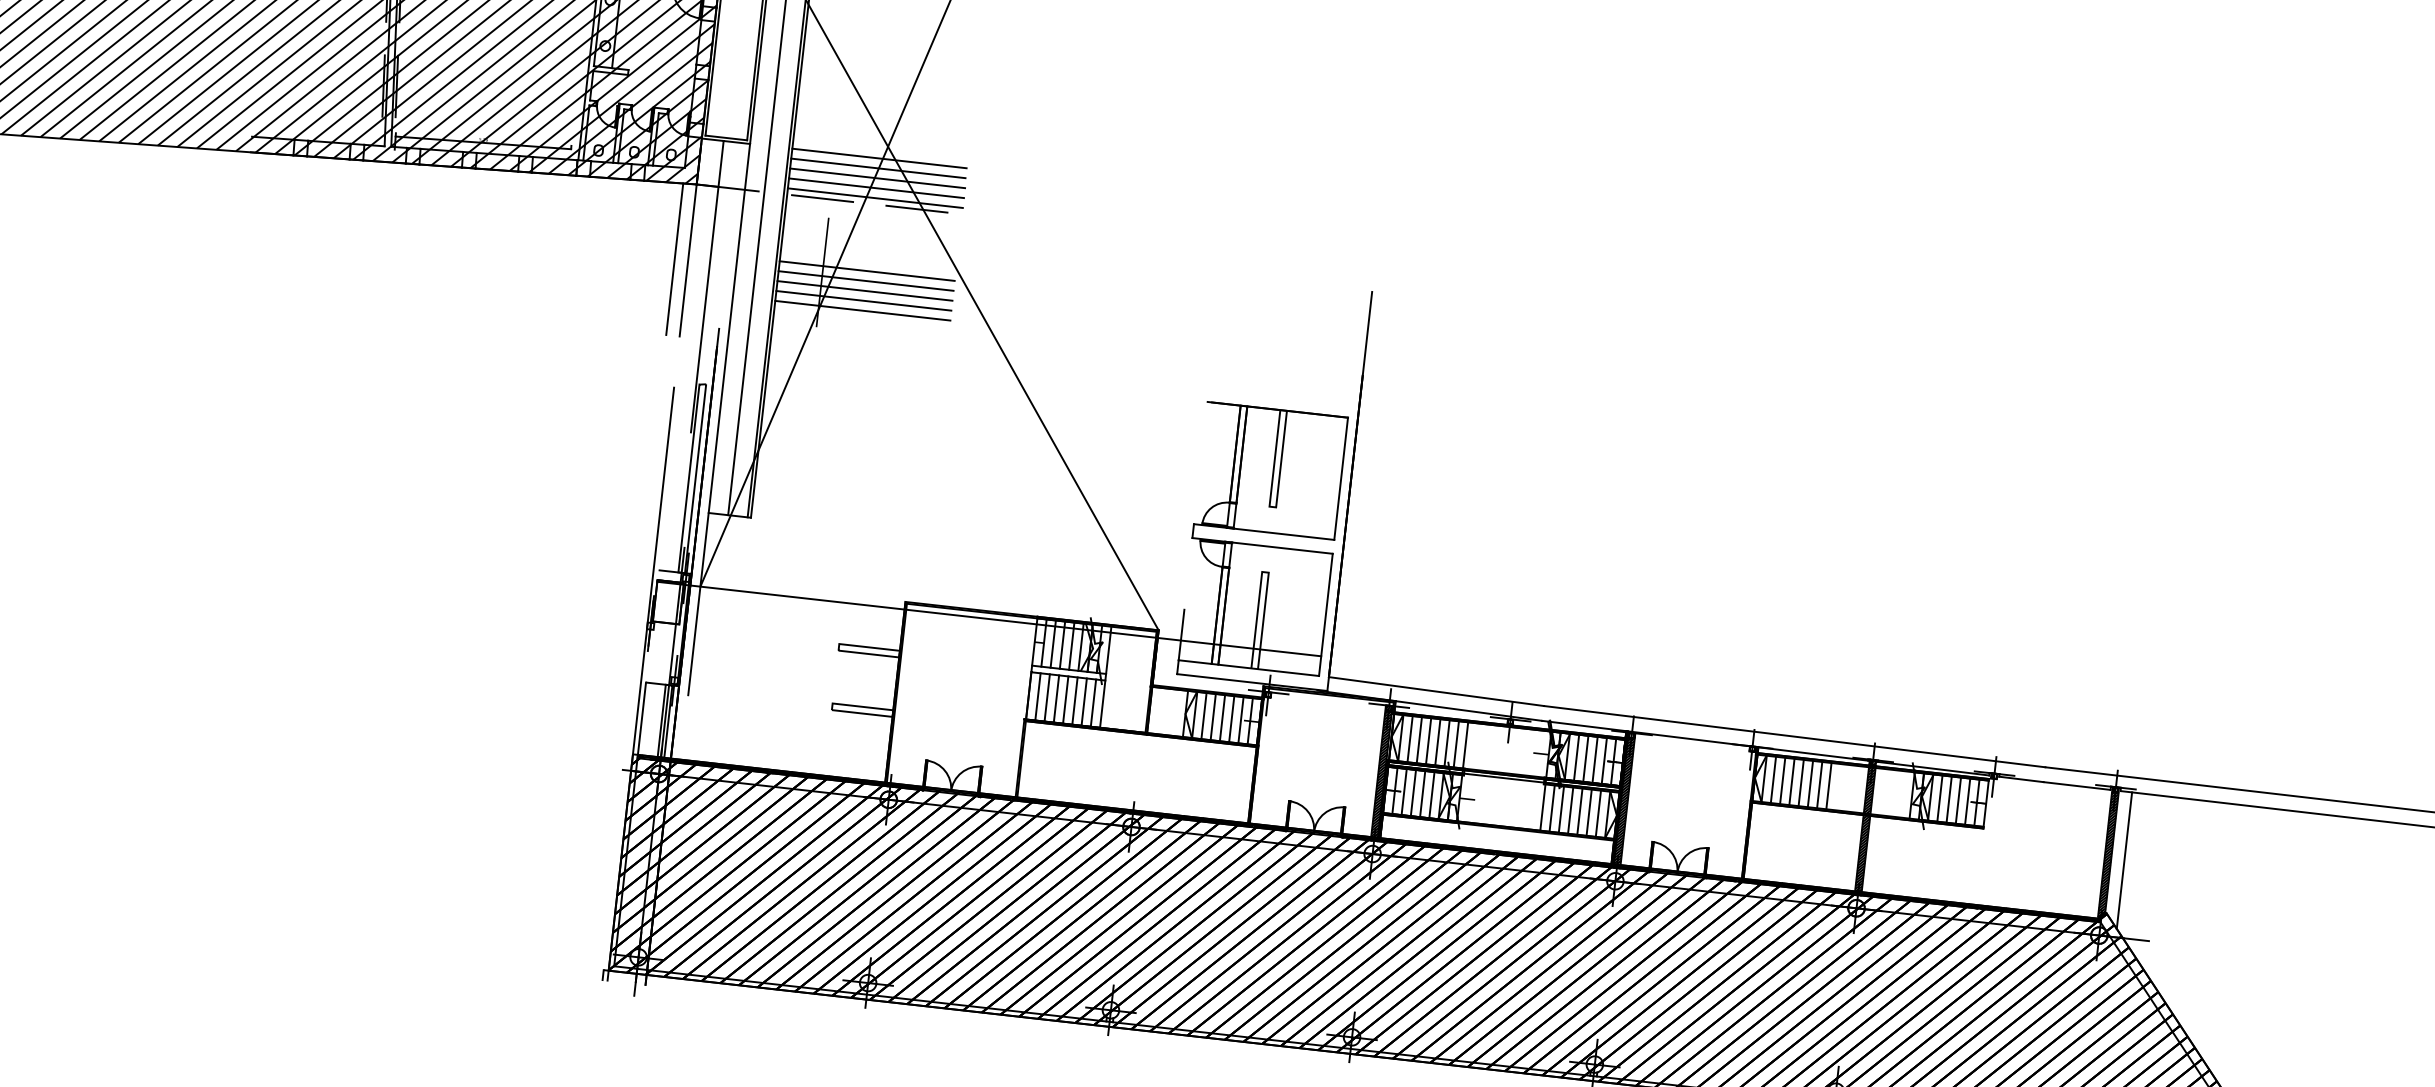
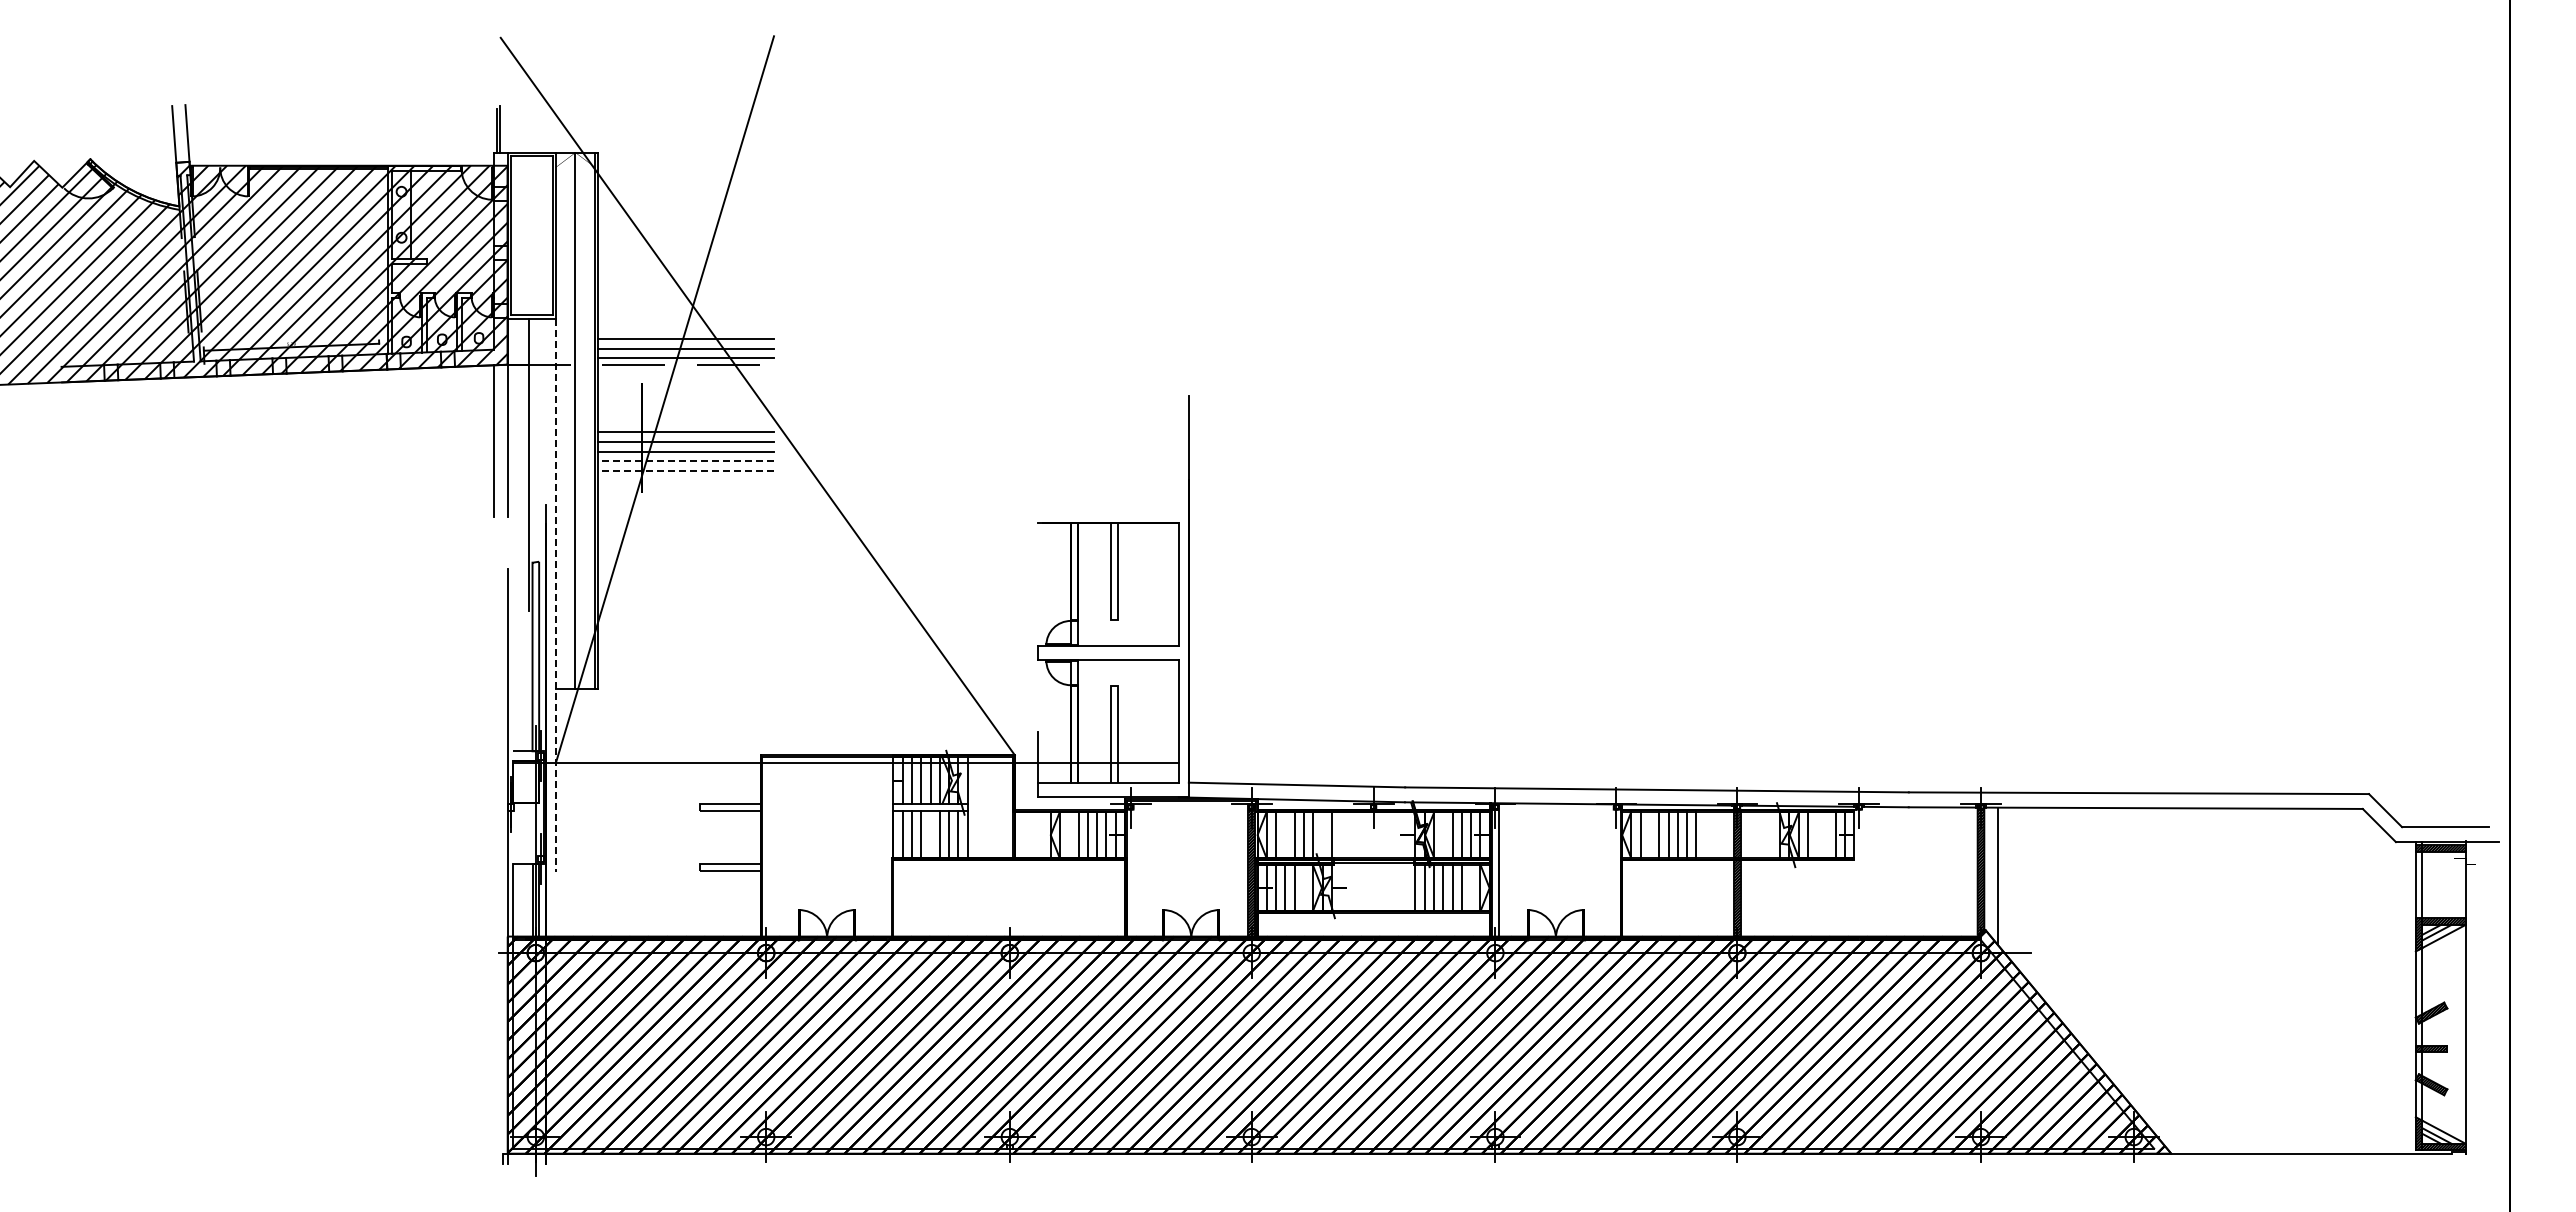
line: (879, 158) -> (685, 318), removed
line: (878, 168) -> (685, 328), removed
line: (864, 300) -> (686, 461), solid -> dashed
line: (863, 310) -> (686, 471), solid -> dashed
line: (718, 419) -> (555, 595), solid -> dashed
line: (1065, 699) -> (930, 834), removed
line: (1204, 715) -> (1069, 834), removed
line: (1419, 739) -> (1285, 834), removed
line: (1456, 743) -> (1322, 834), removed
line: (1576, 757) -> (1443, 834), removed
line: (1783, 780) -> (1650, 834), removed
line: (1432, 794) -> (1304, 887), removed
hatch: (1624, 799) -> (1495, 871), removed
line: (1949, 799) -> (1817, 834), removed
line: (1958, 800) -> (1826, 834), removed
line: (1598, 813) -> (1471, 887), removed

